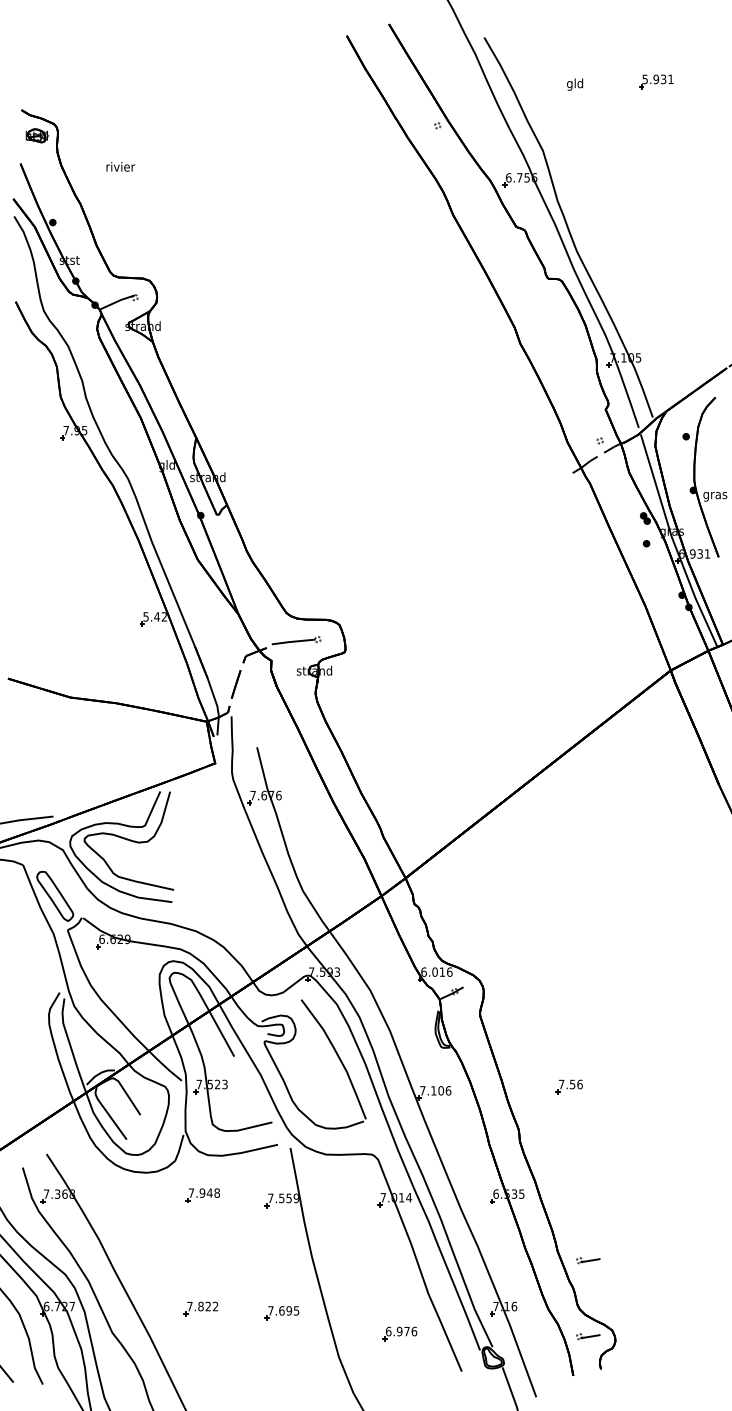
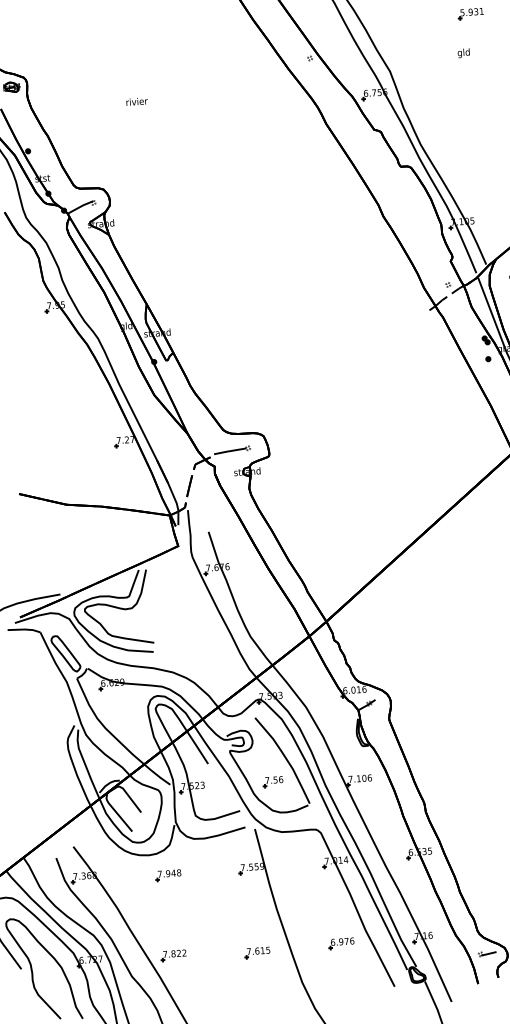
text: (575, 84) -> (464, 53), moved
text: (120, 166) -> (136, 101), moved
text: (154, 616) -> (125, 439), 5.42 -> 7.27
part: (568, 1086) -> (272, 781), moved
part: (202, 1195) -> (168, 875), moved
part: (588, 1260) -> (483, 897), removed
part: (200, 1308) -> (173, 955), moved
text: (289, 1310) -> (262, 950), 7.695 -> 7.615
part: (399, 1333) -> (341, 943), moved

